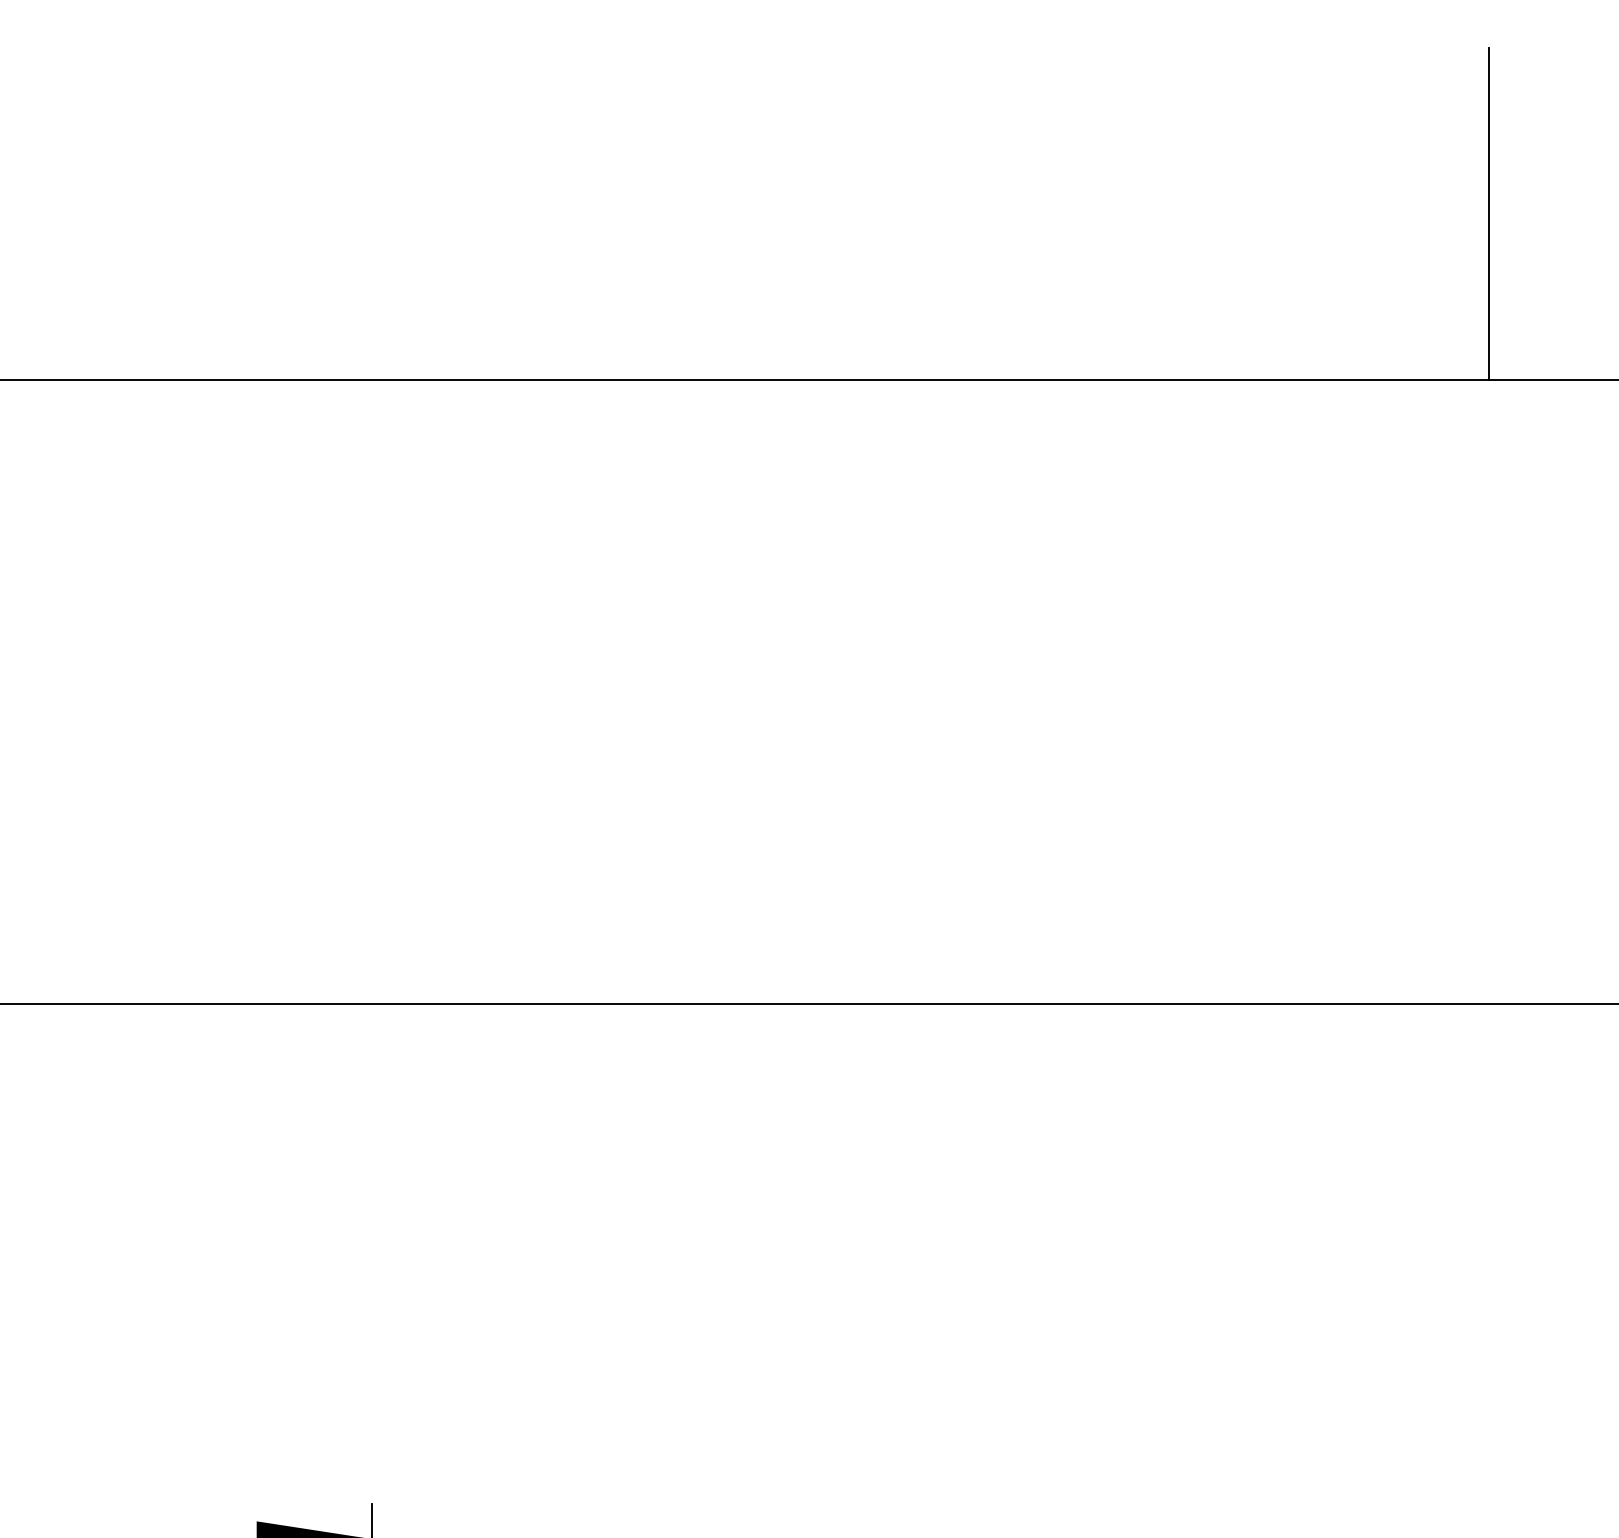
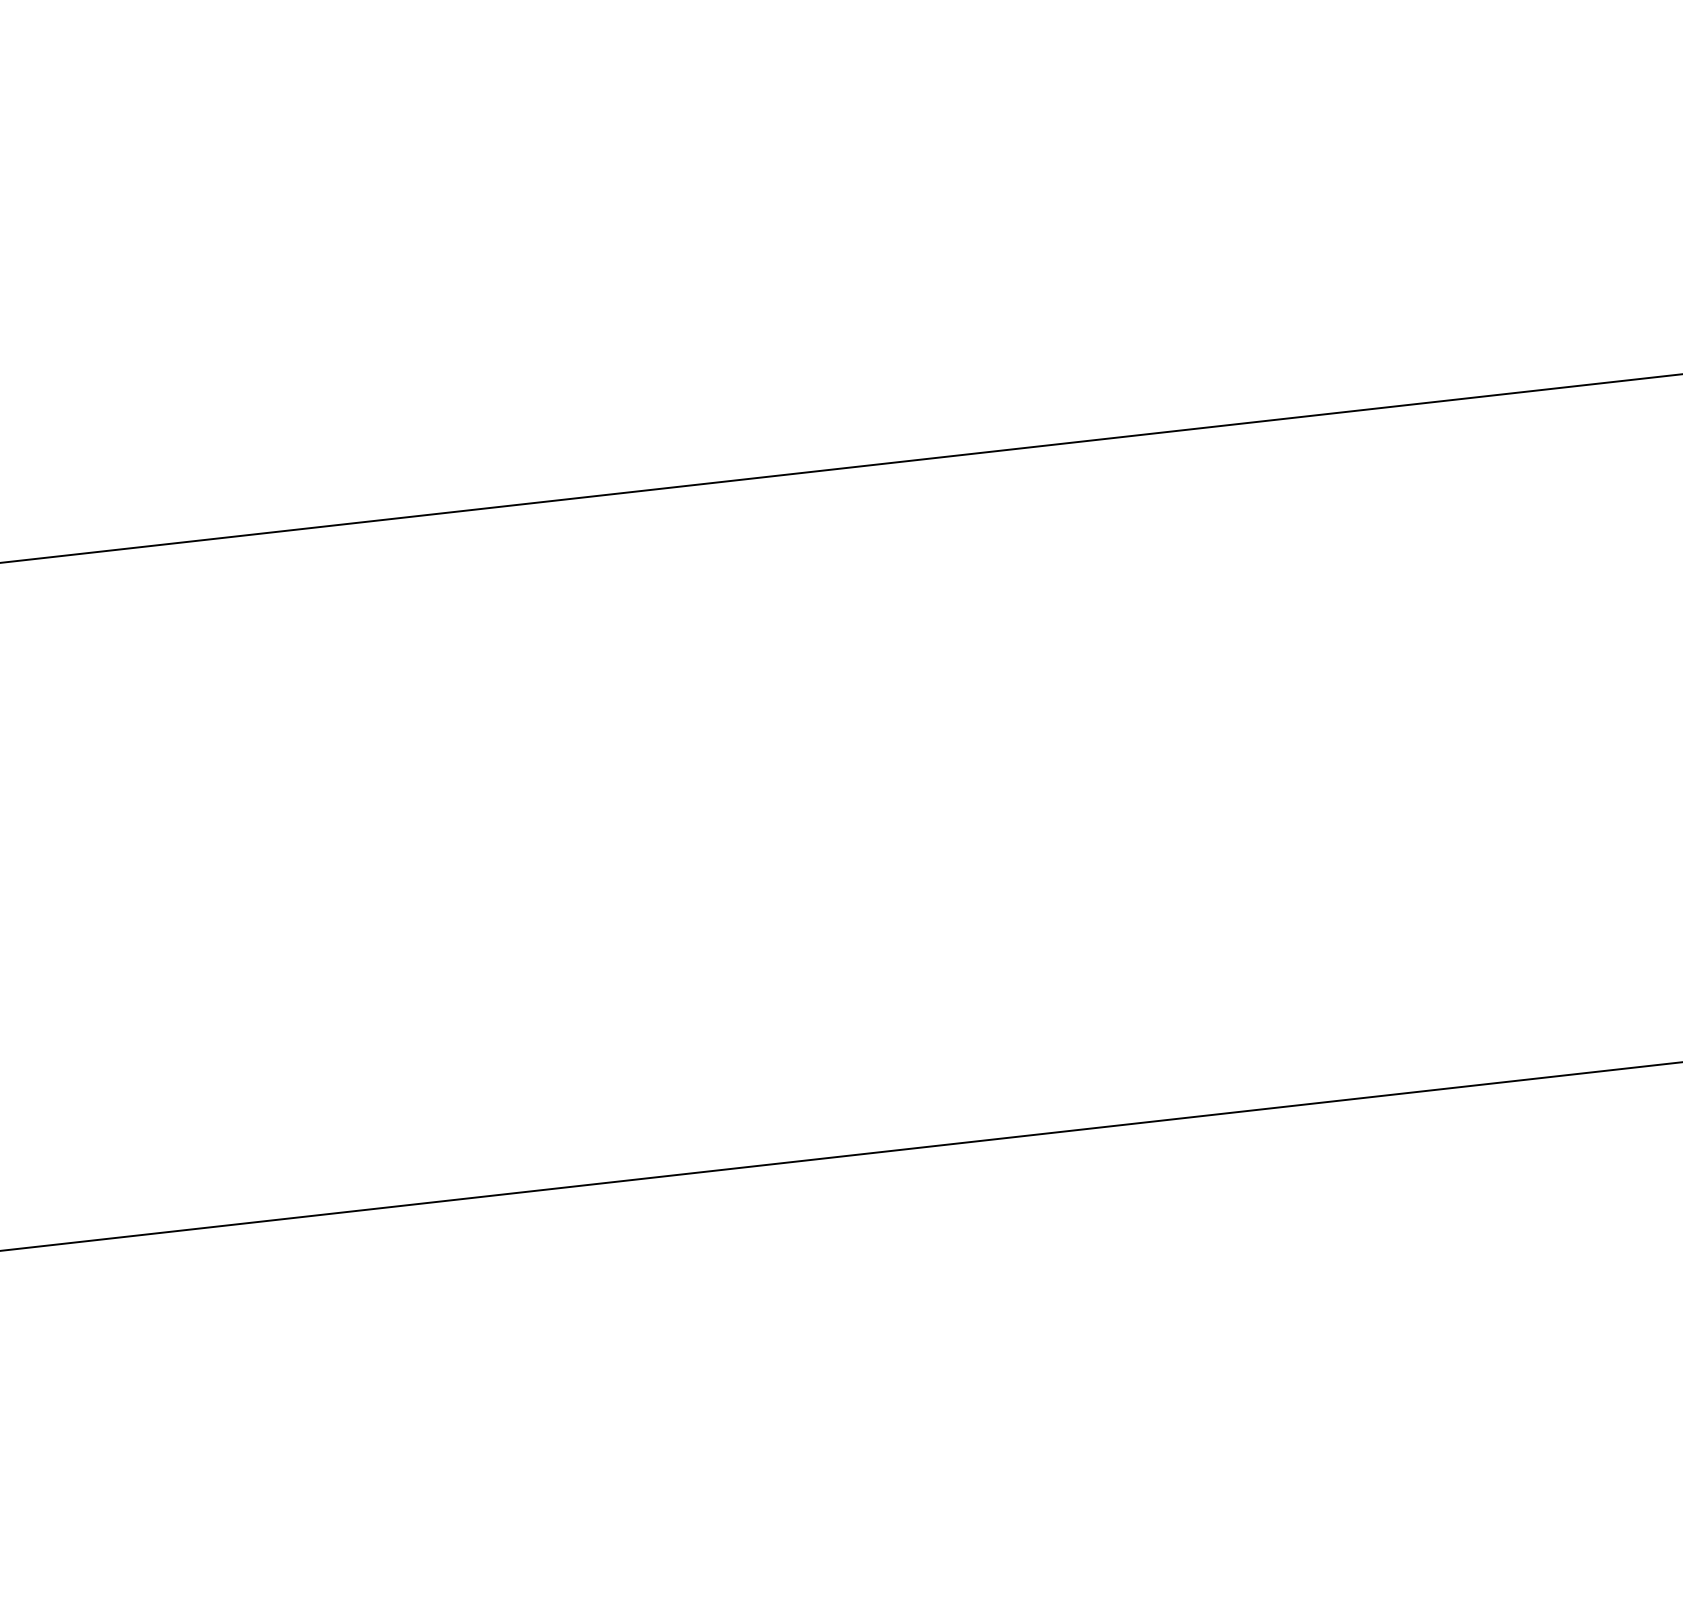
line: (1489, 214) -> (1489, 213), removed

